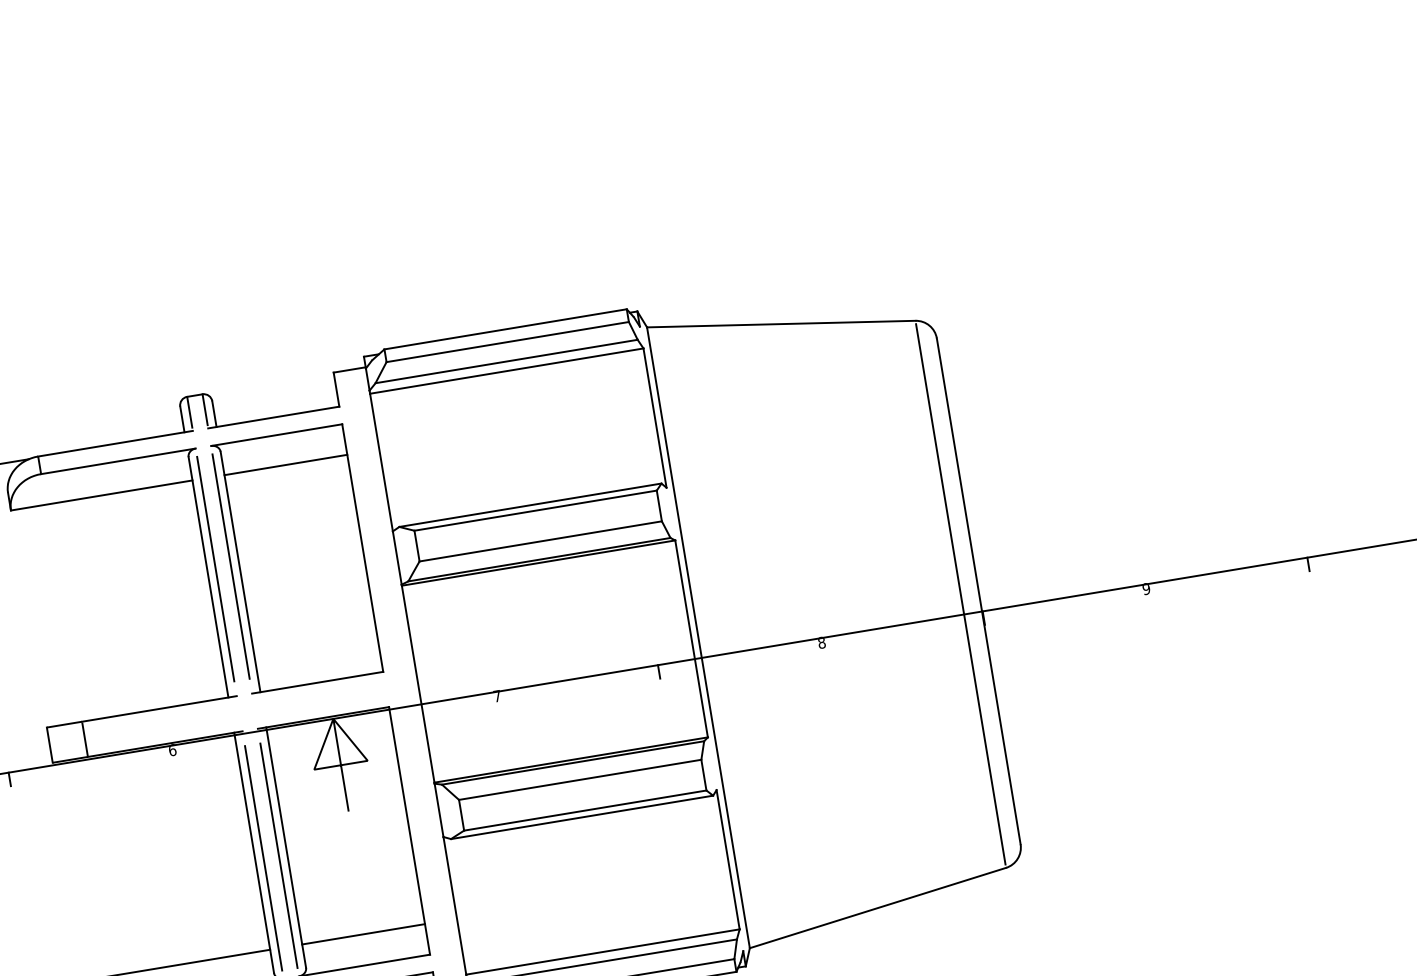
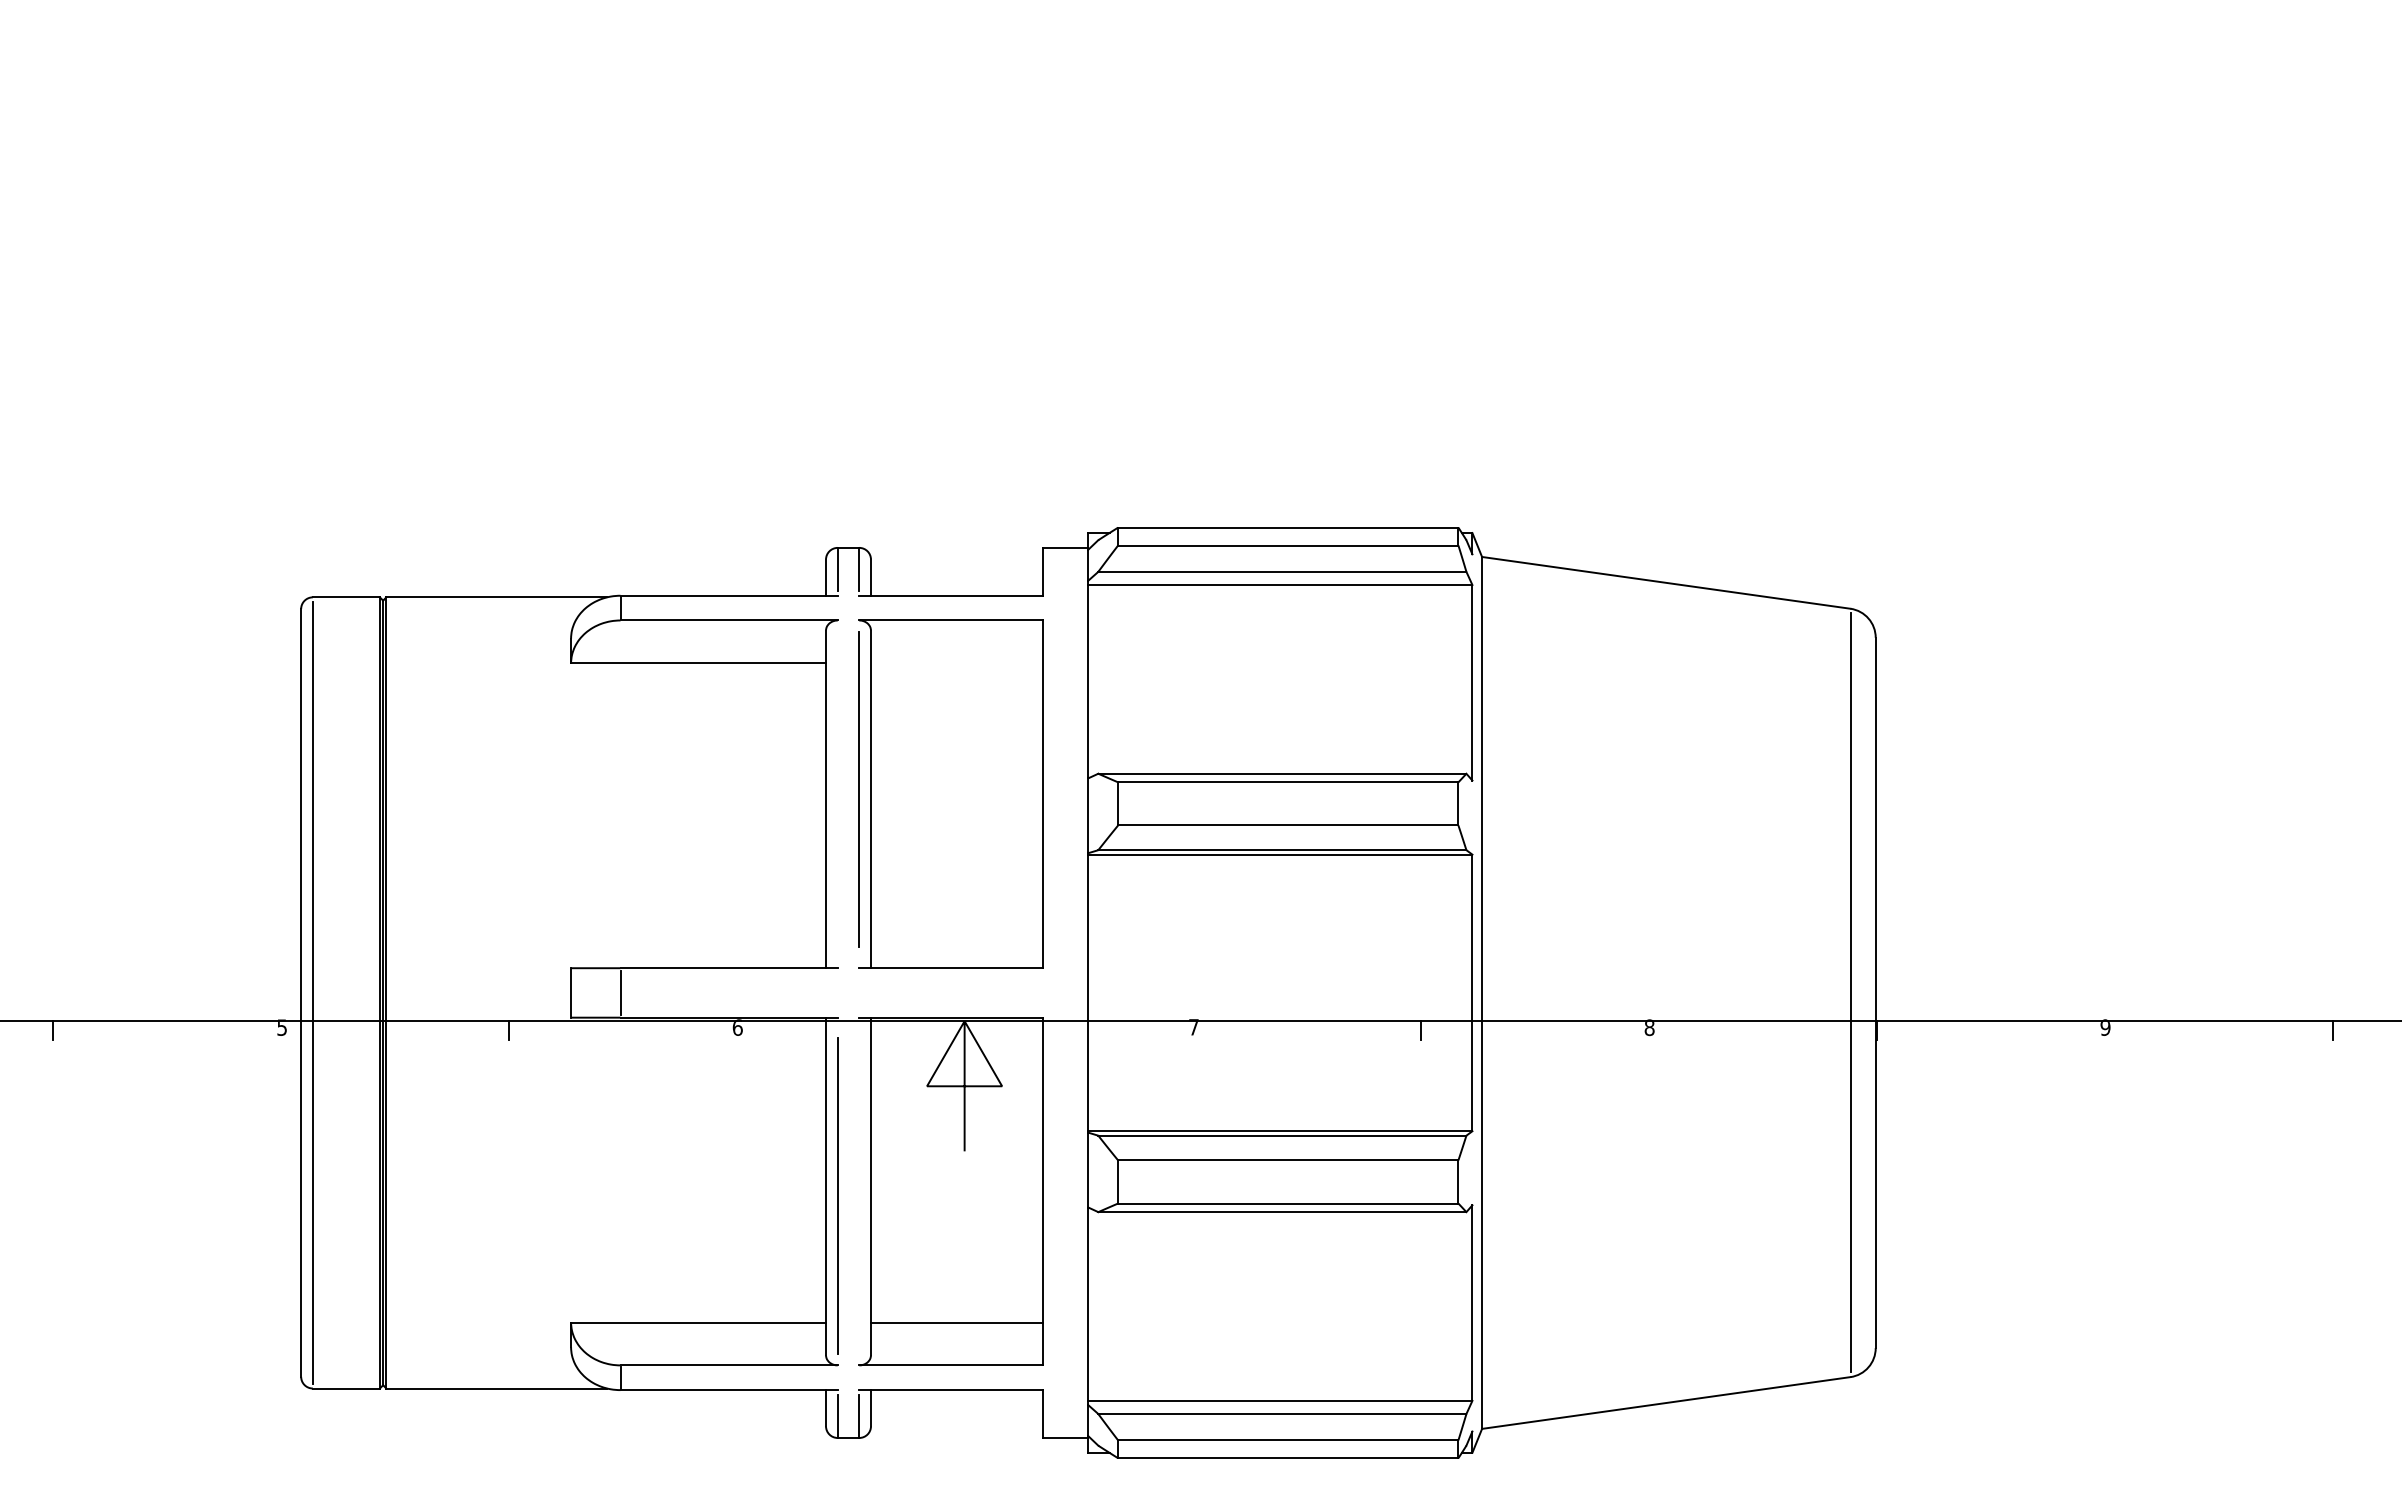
line: (286, 465) -> (957, 663), removed
line: (215, 568) -> (837, 789), removed
line: (279, 855) -> (859, 1195), removed

